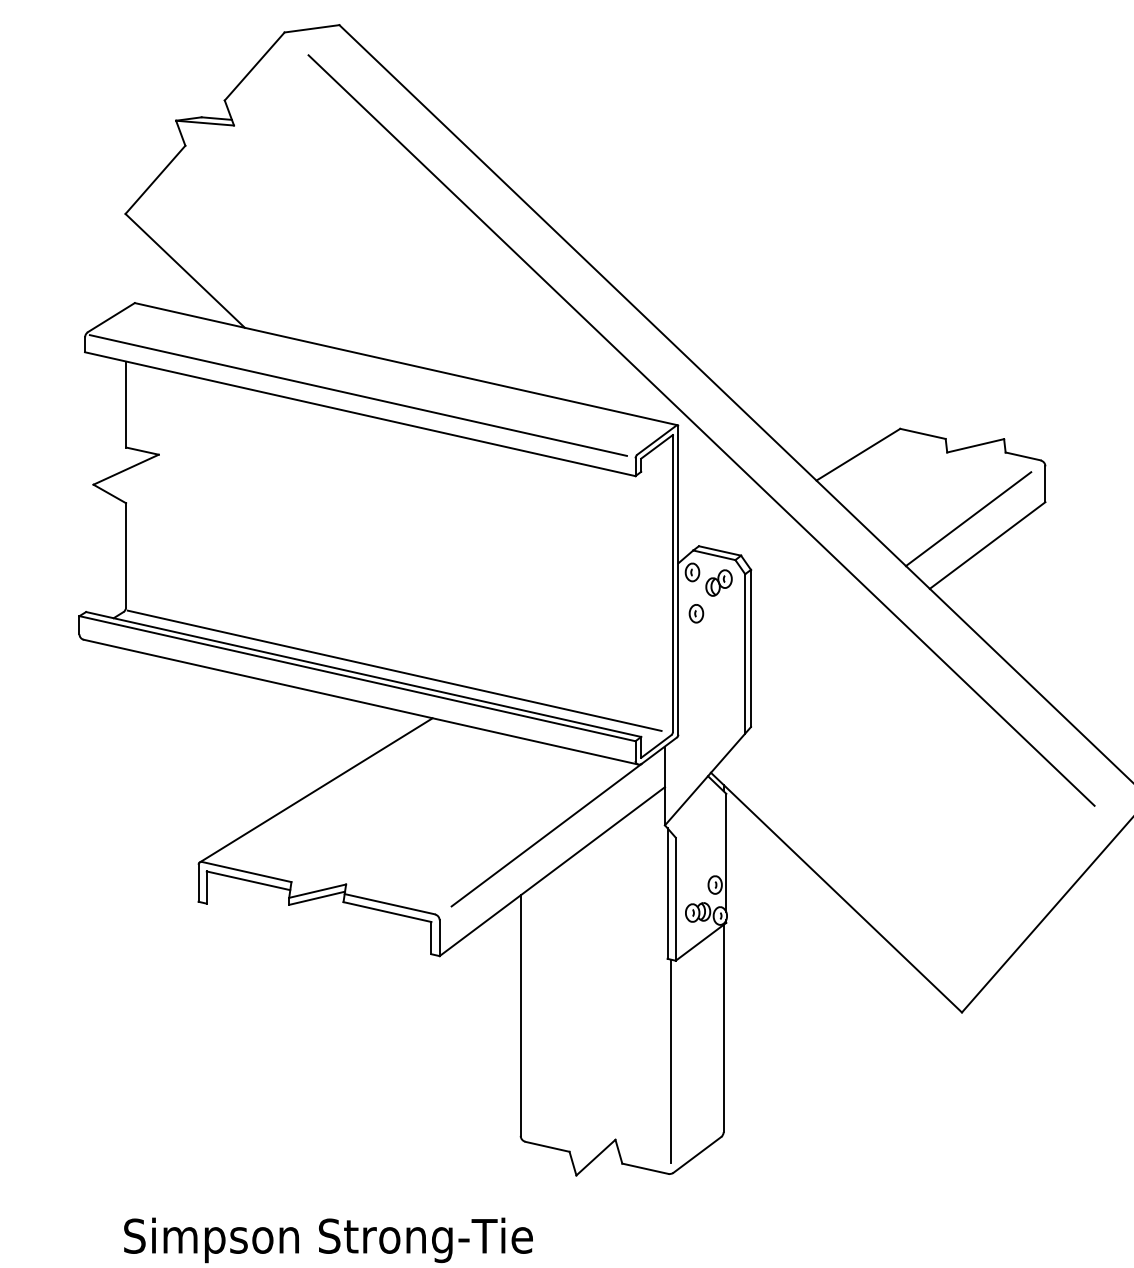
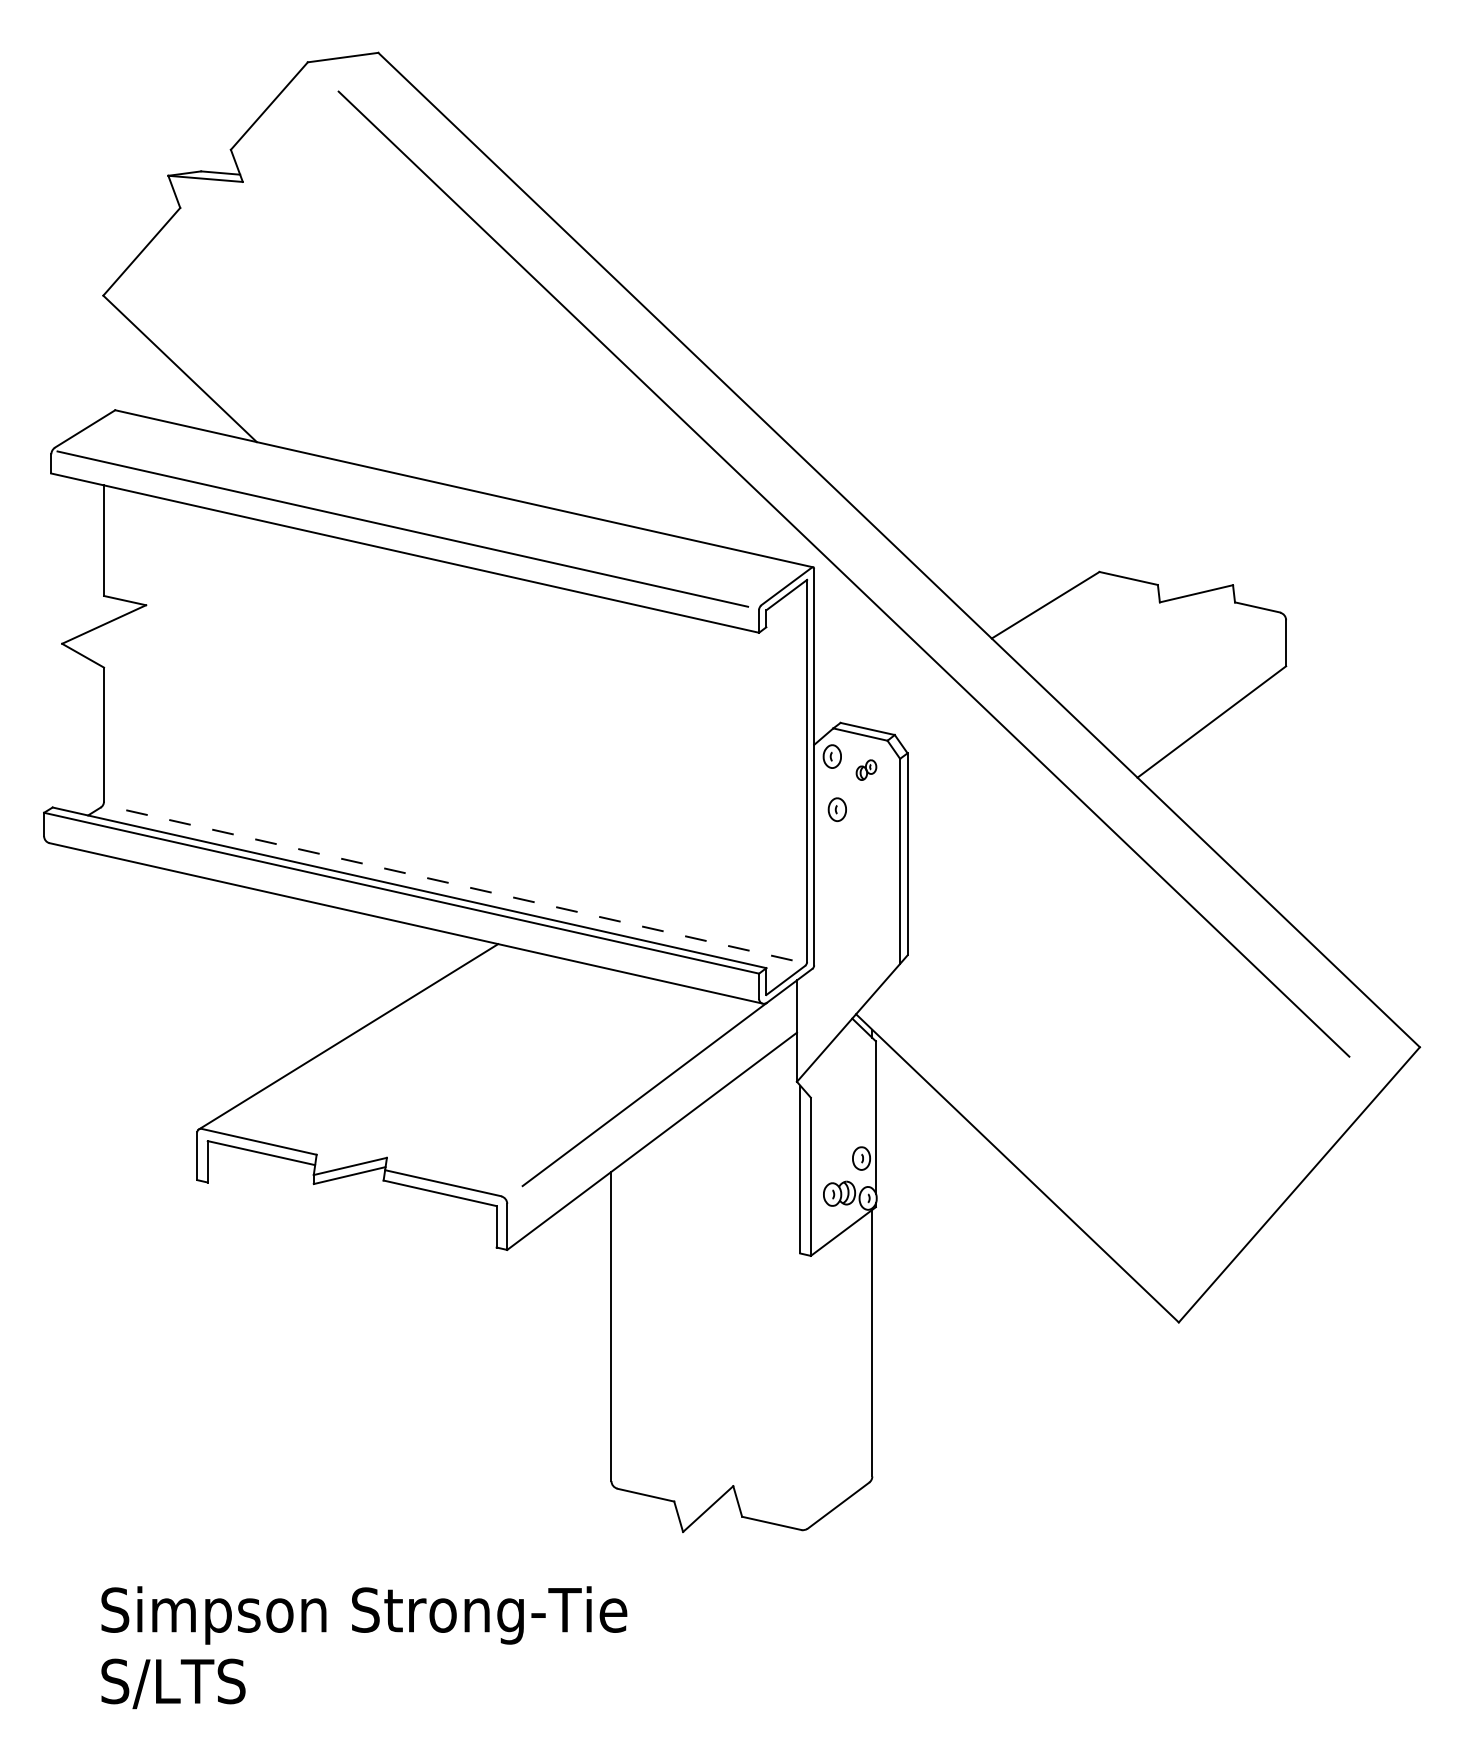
line: (967, 518) -> (1186, 687), removed
part: (719, 582) -> (866, 769), size x0.6
line: (394, 671) -> (449, 883), solid -> dashed
line: (670, 1061) -> (804, 1385), removed

